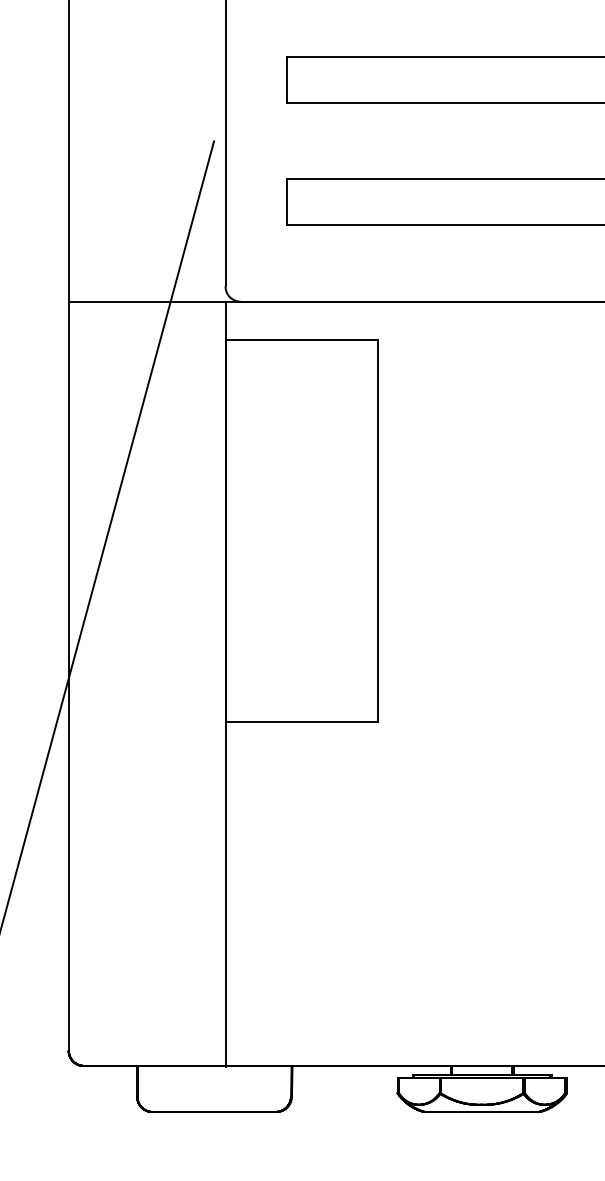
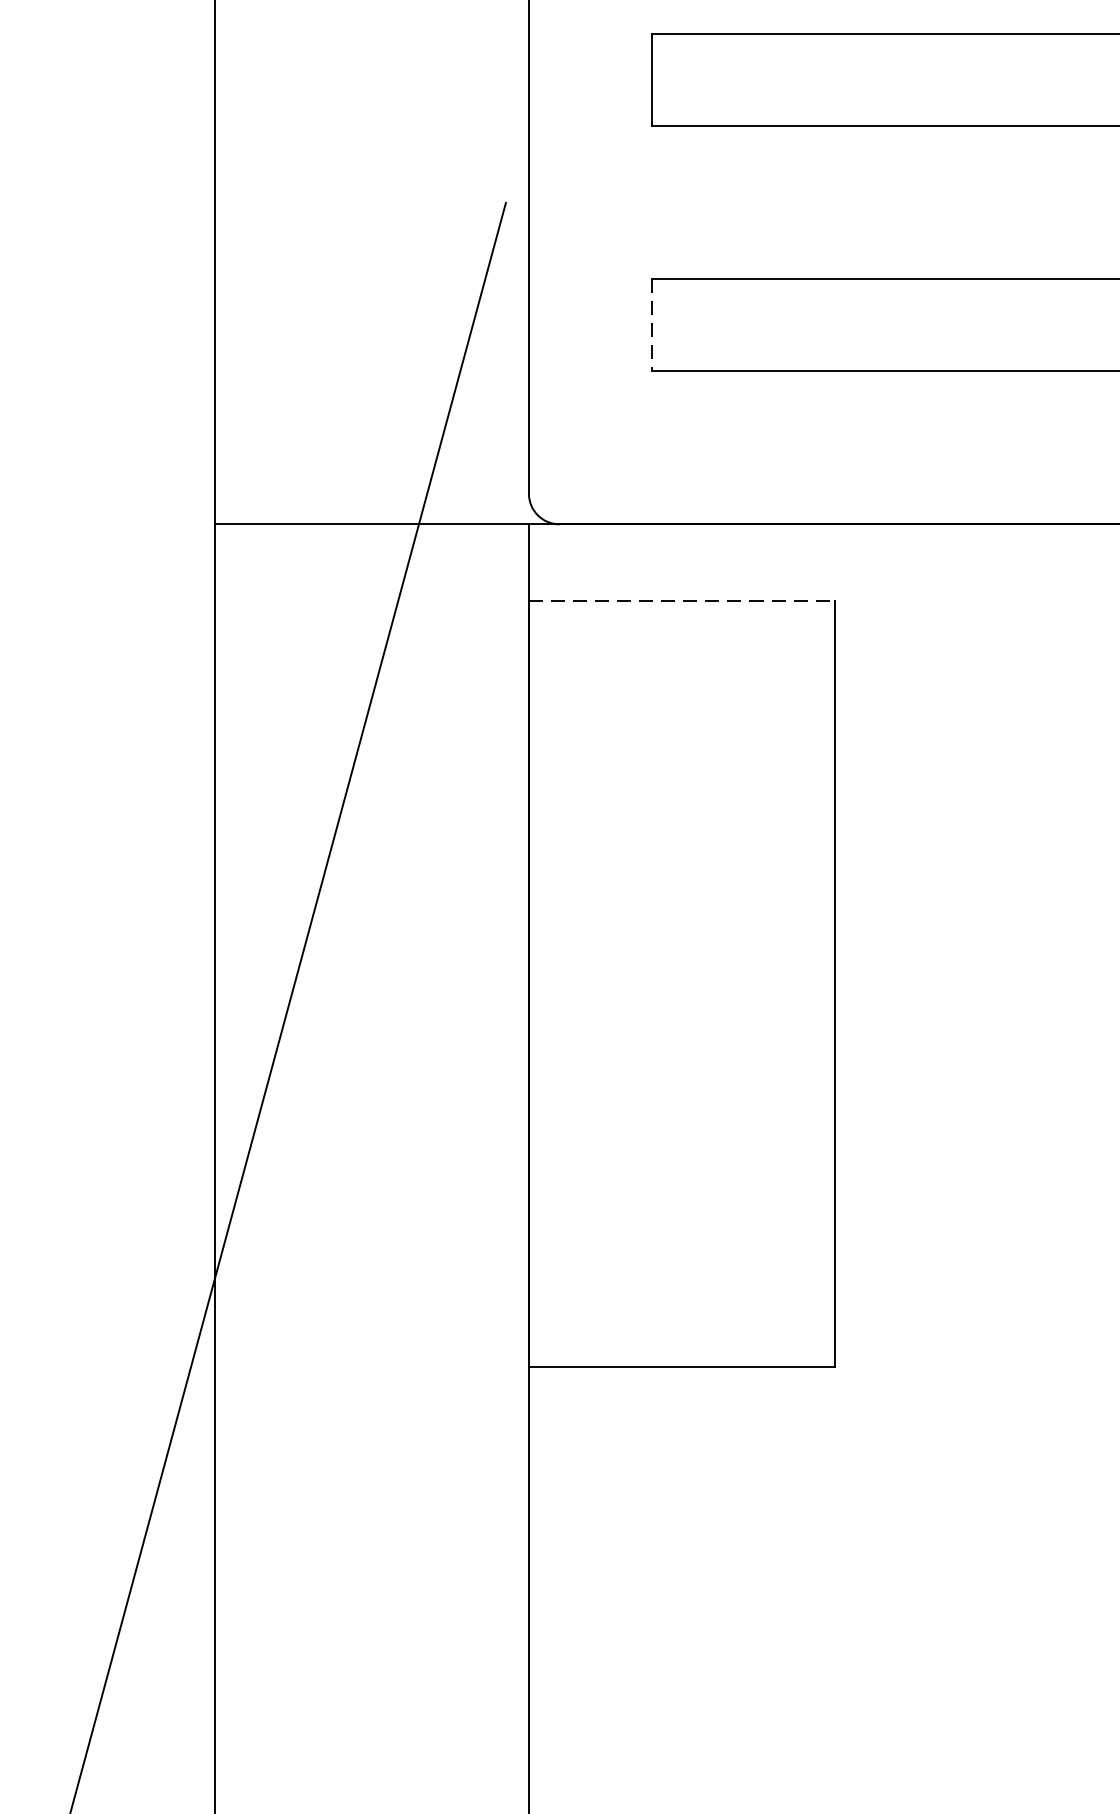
line: (286, 202) -> (651, 325), solid -> dashed
line: (302, 339) -> (683, 600), solid -> dashed

